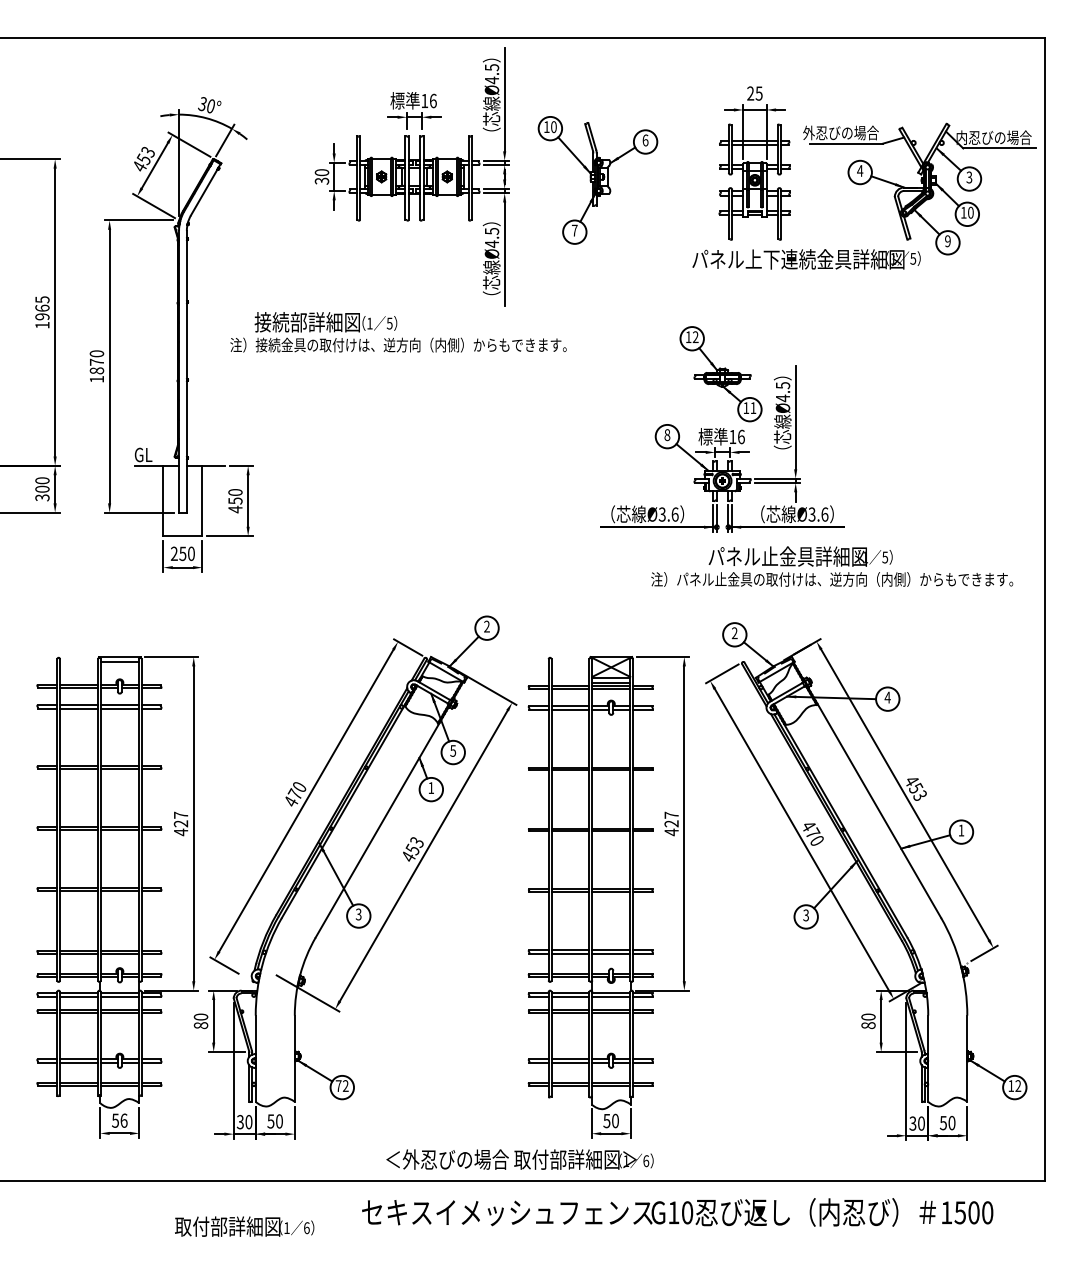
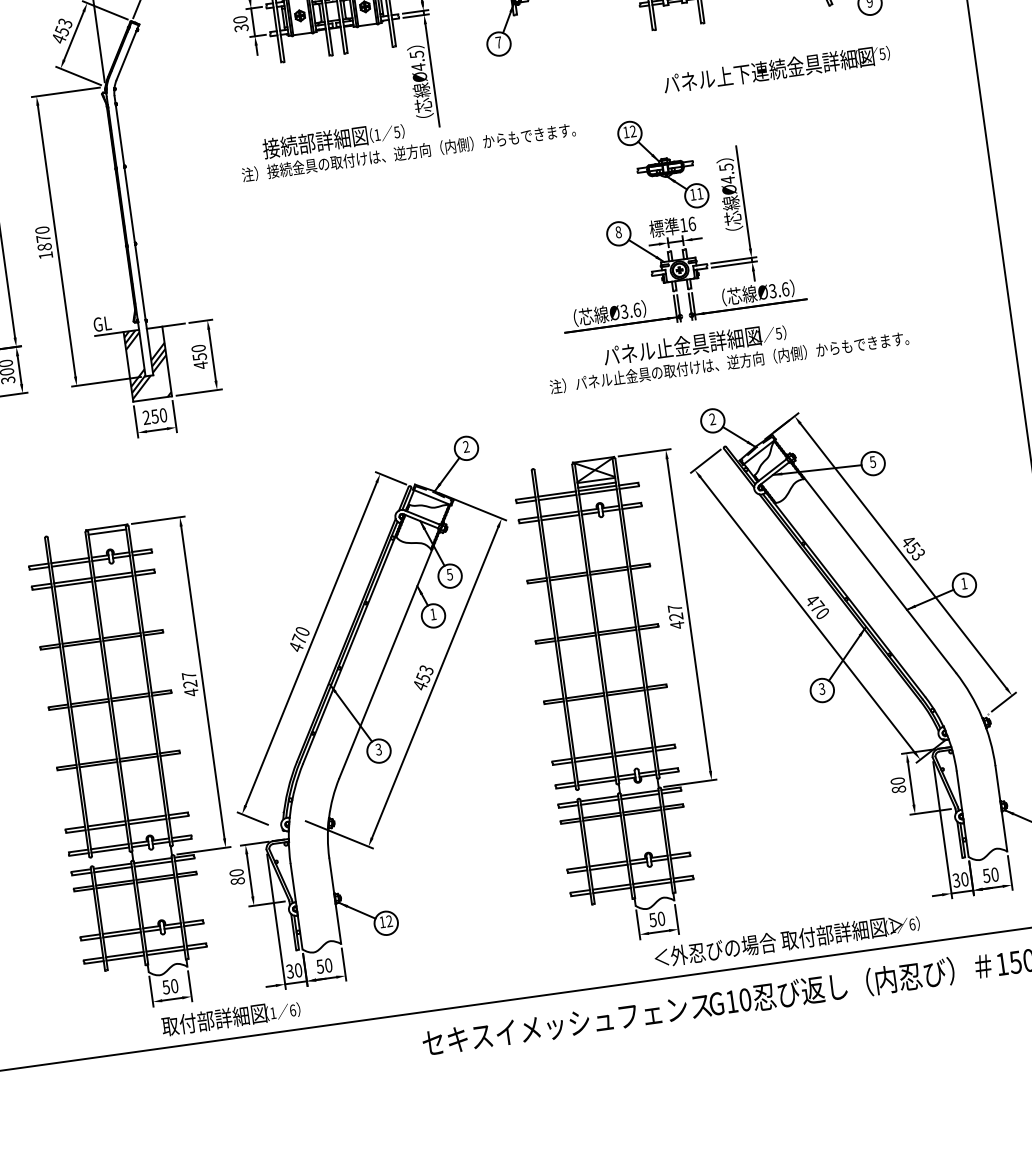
text: (806, 259) -> (776, 69), moved
text: (398, 332) -> (406, 139), moved
hatch: (182, 500) -> (147, 363), added
text: (832, 566) -> (727, 349), moved
text: (887, 697) -> (872, 461), 4 -> 5
text: (338, 1085) -> (382, 921), 72 -> 12
text: (123, 1120) -> (174, 985), 56 -> 50
text: (519, 1159) -> (786, 940), moved
text: (244, 1226) -> (230, 1017), moved

